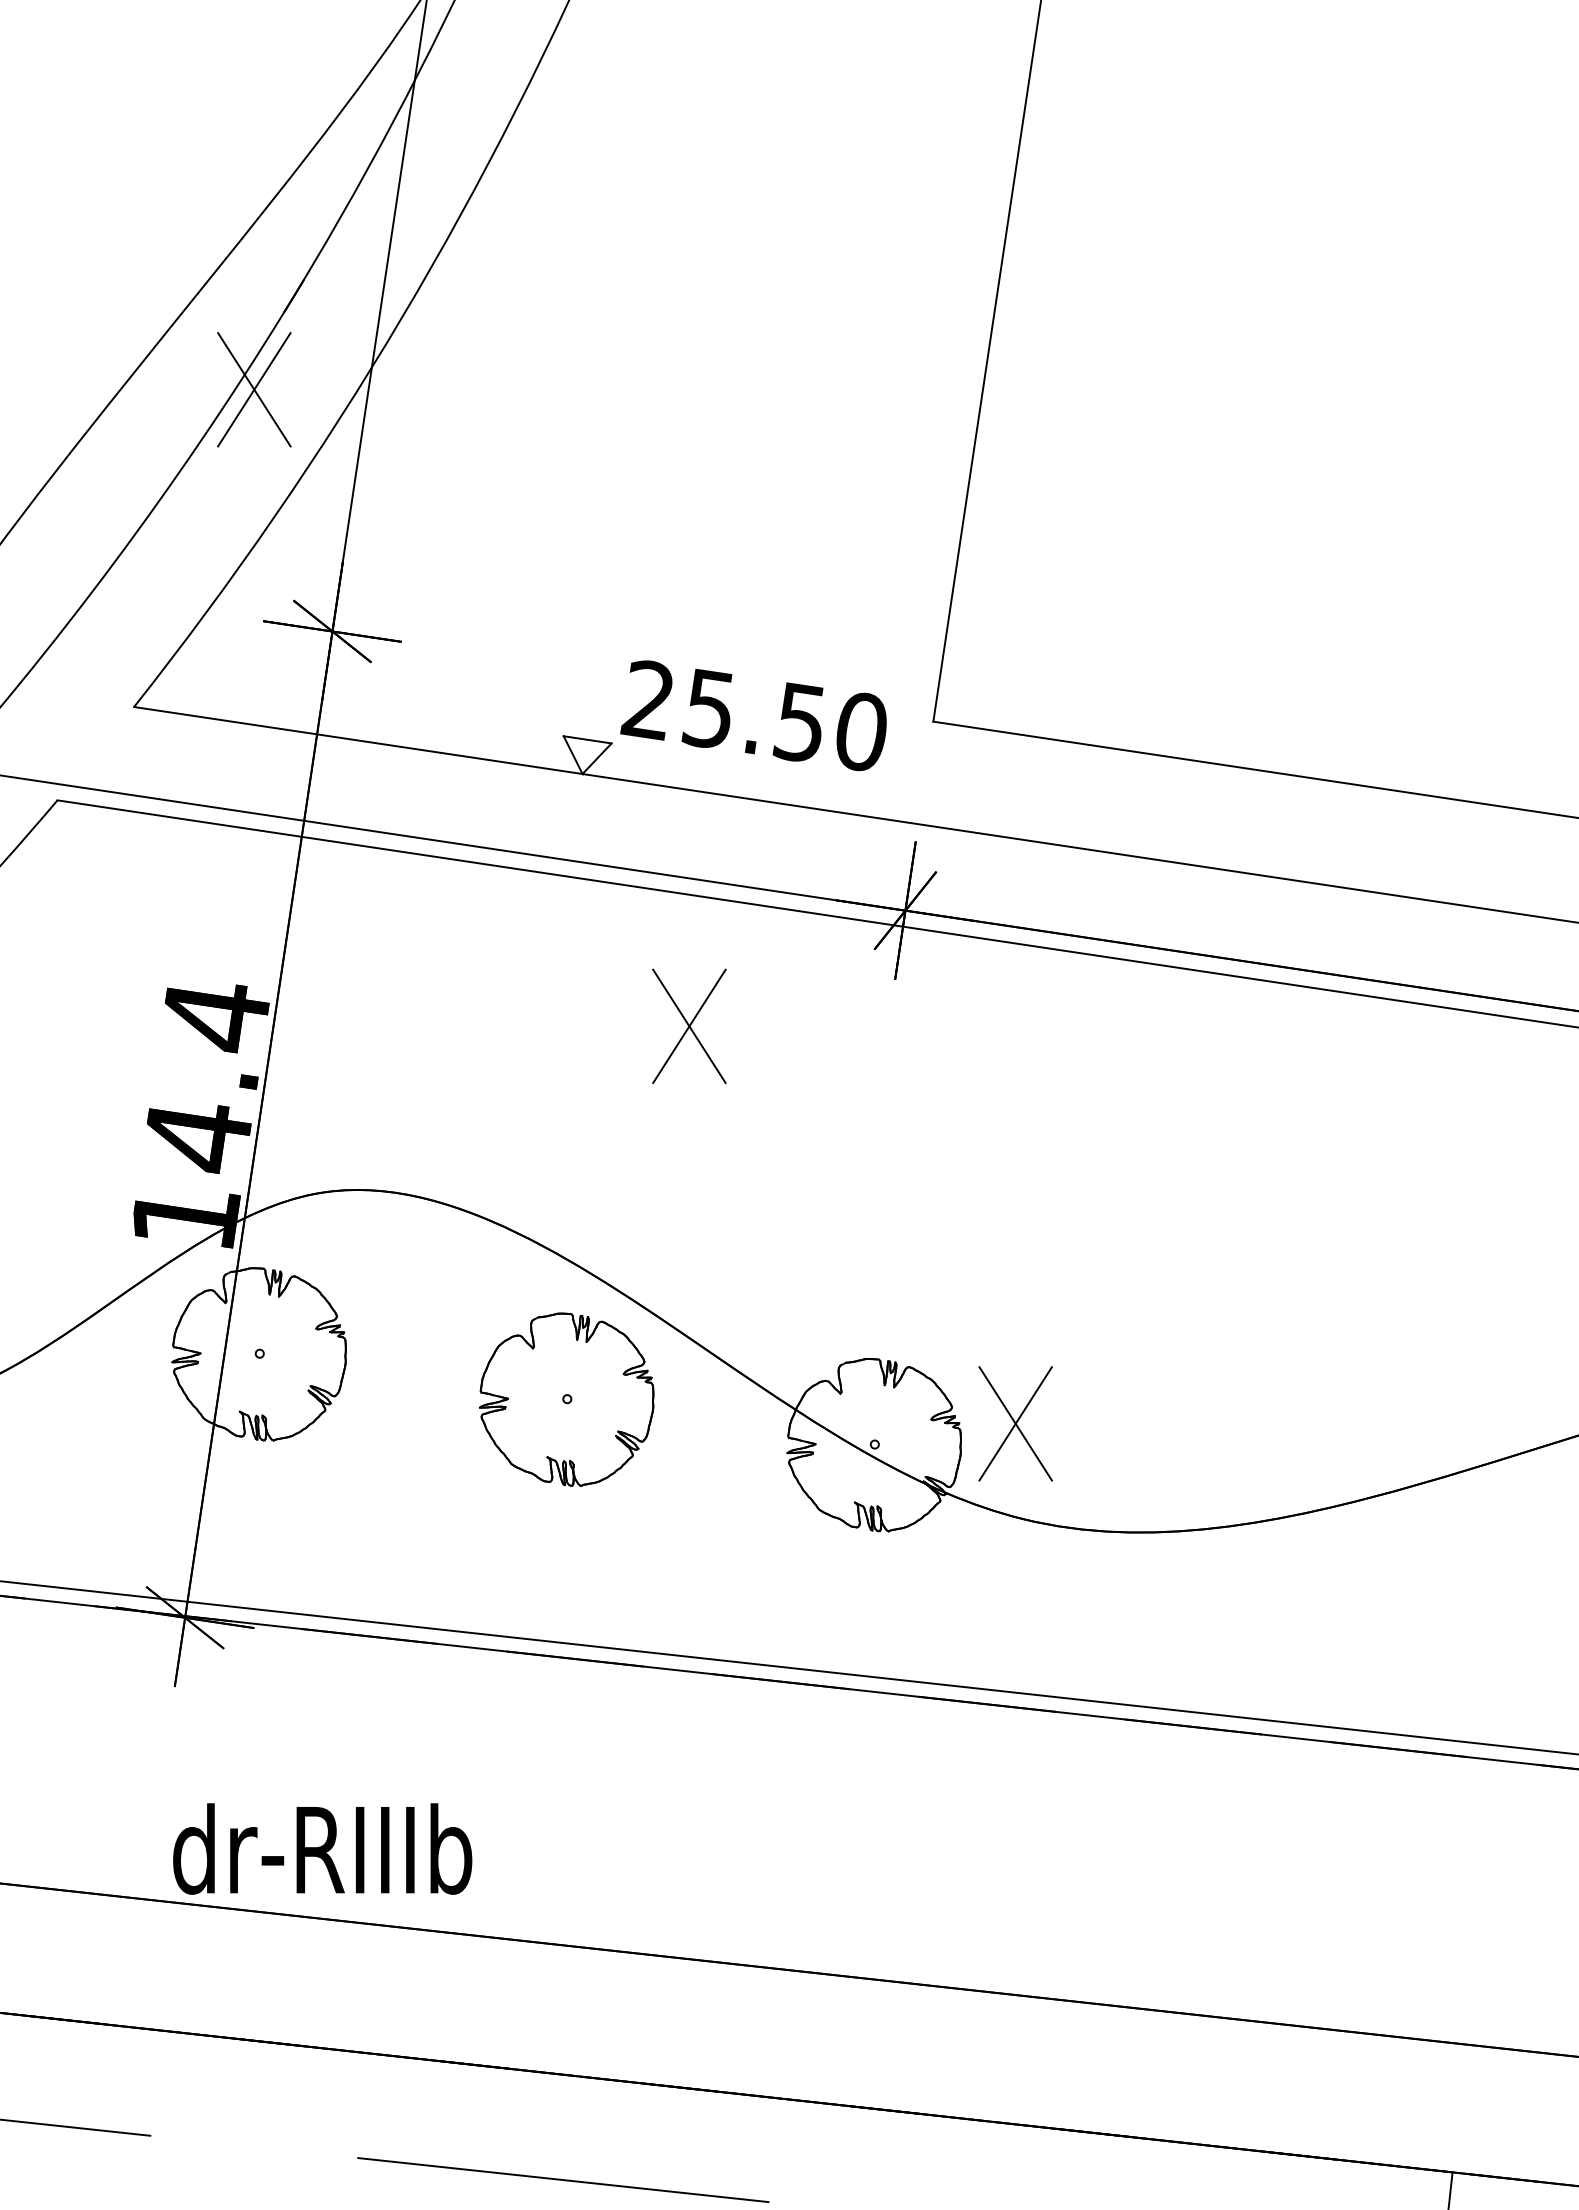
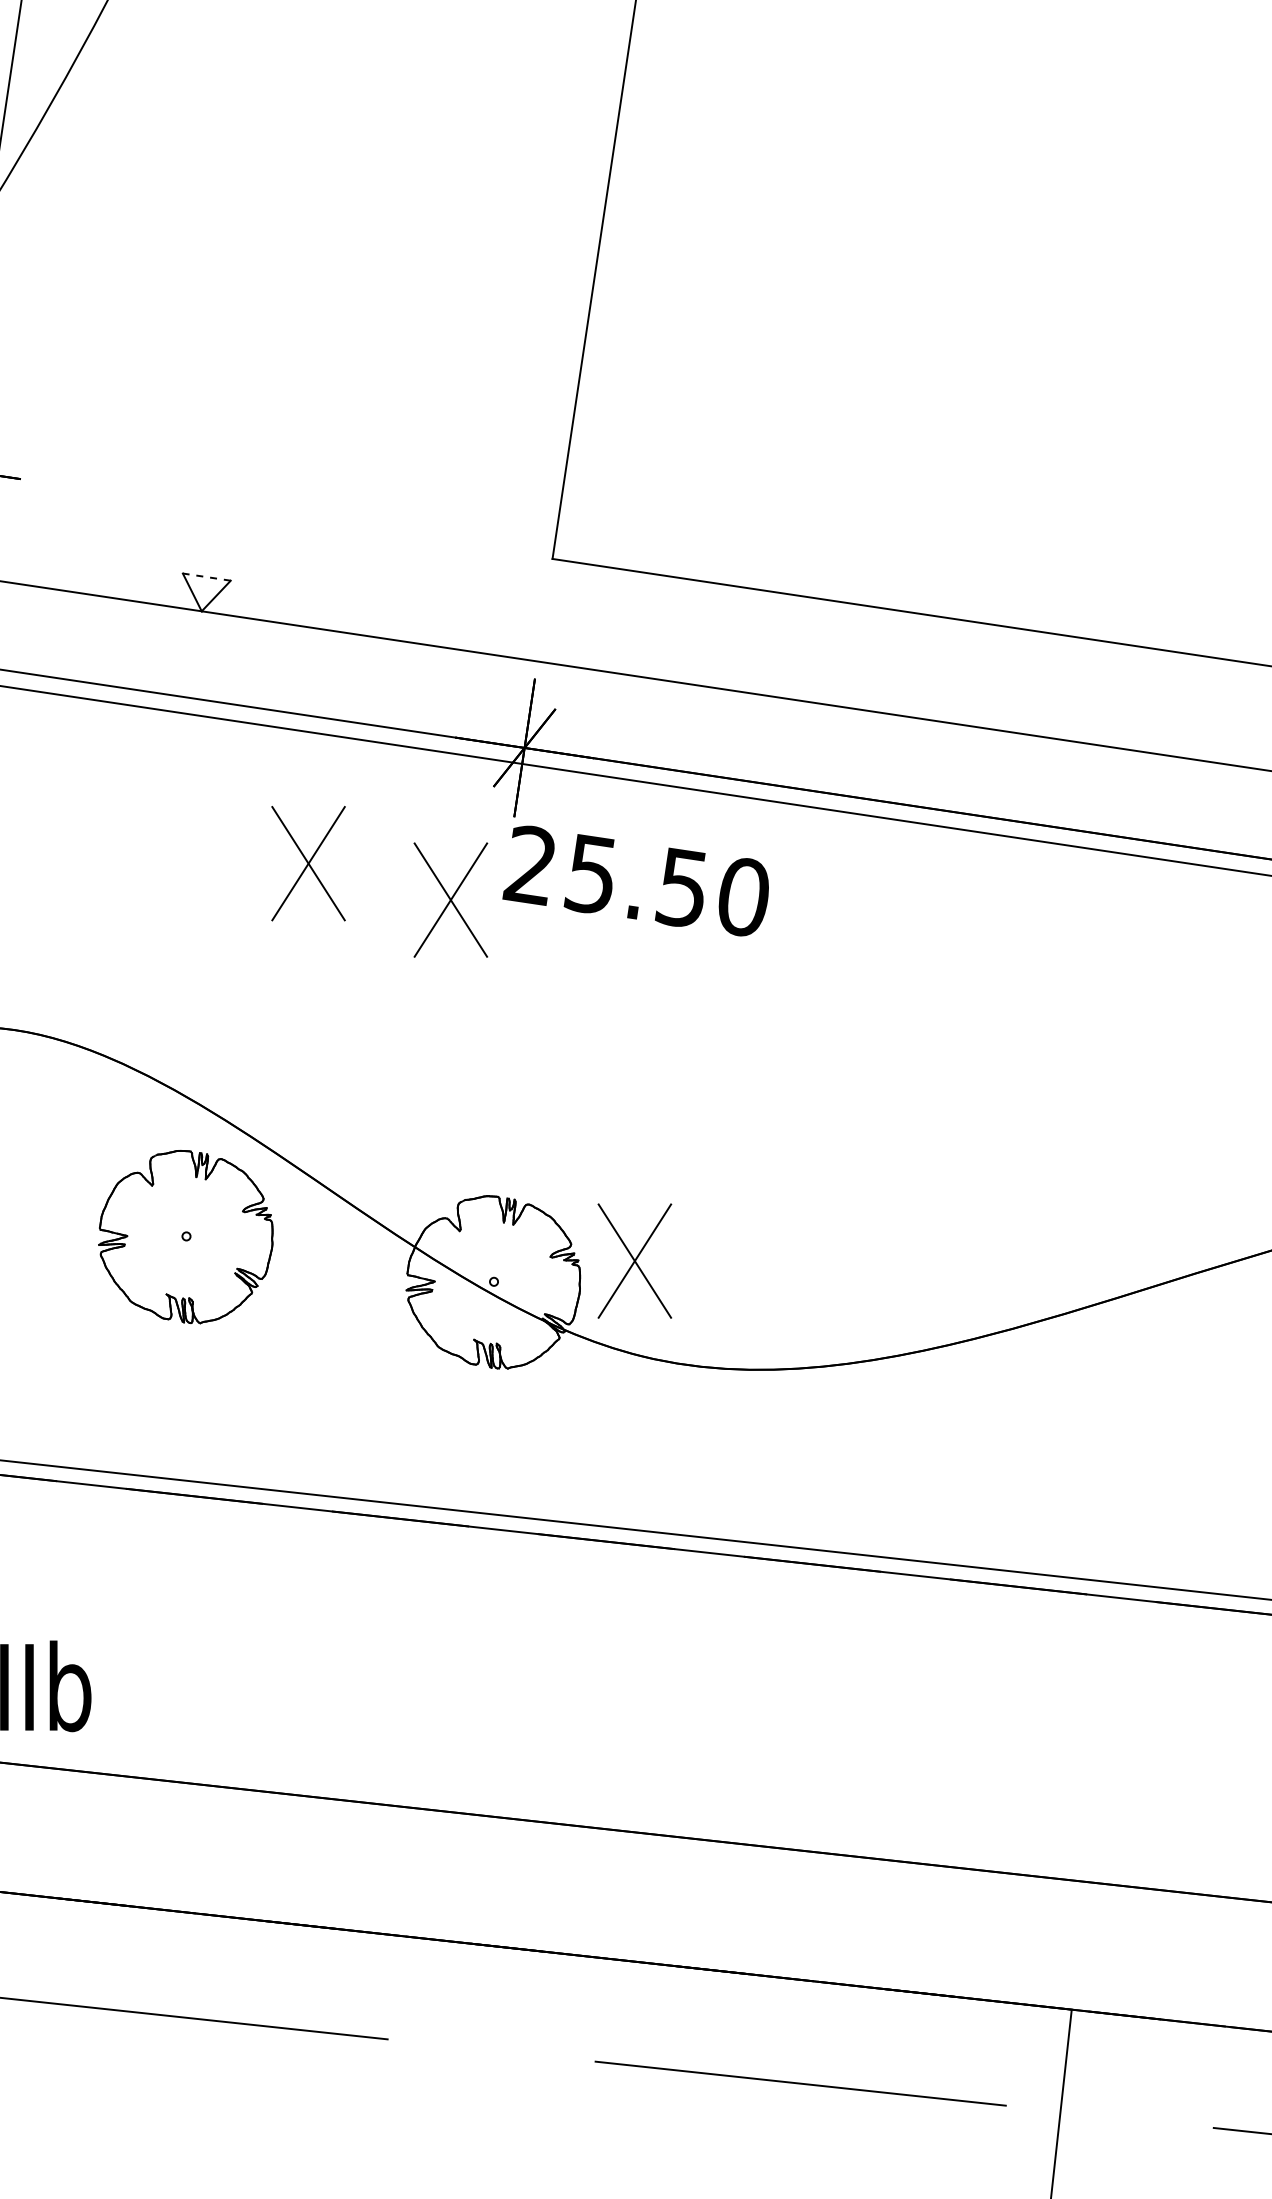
text: (753, 715) -> (635, 880), moved
line: (587, 739) -> (206, 576), solid -> dashed
part: (831, 1062) -> (450, 899), added

